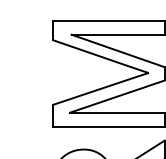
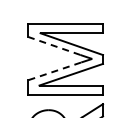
line: (90, 52) -> (53, 45), solid -> dashed
line: (92, 91) -> (54, 71), solid -> dashed

